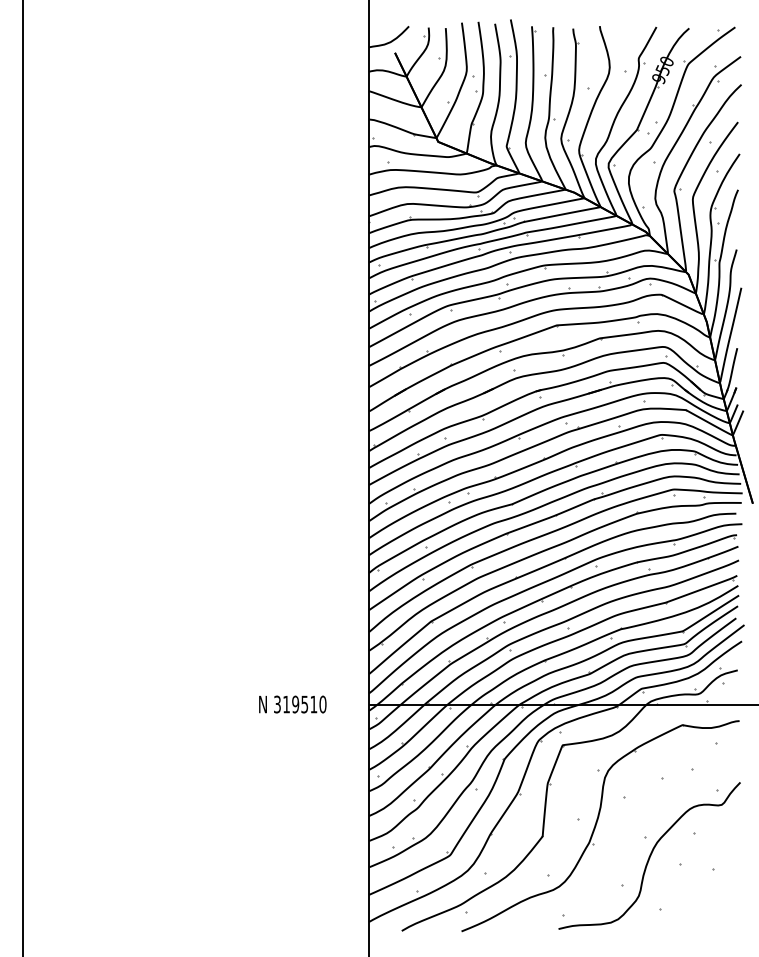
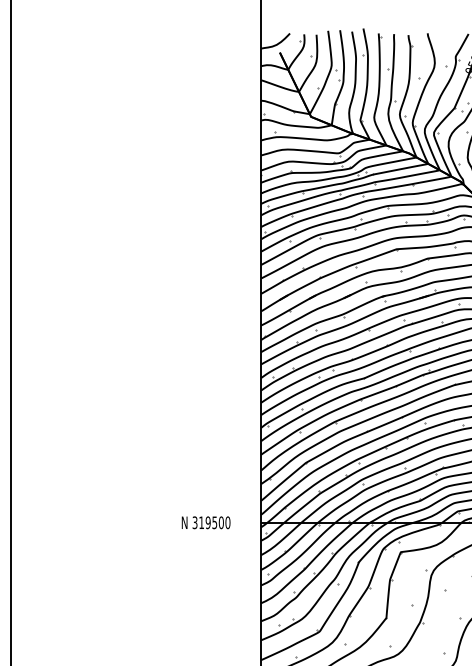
text: (313, 704) -> (221, 522), 319510 -> 319500

